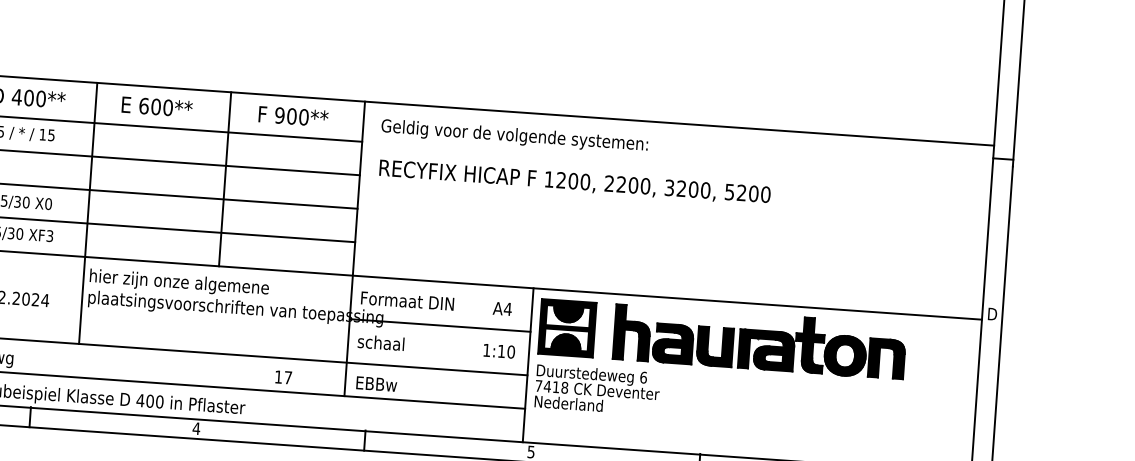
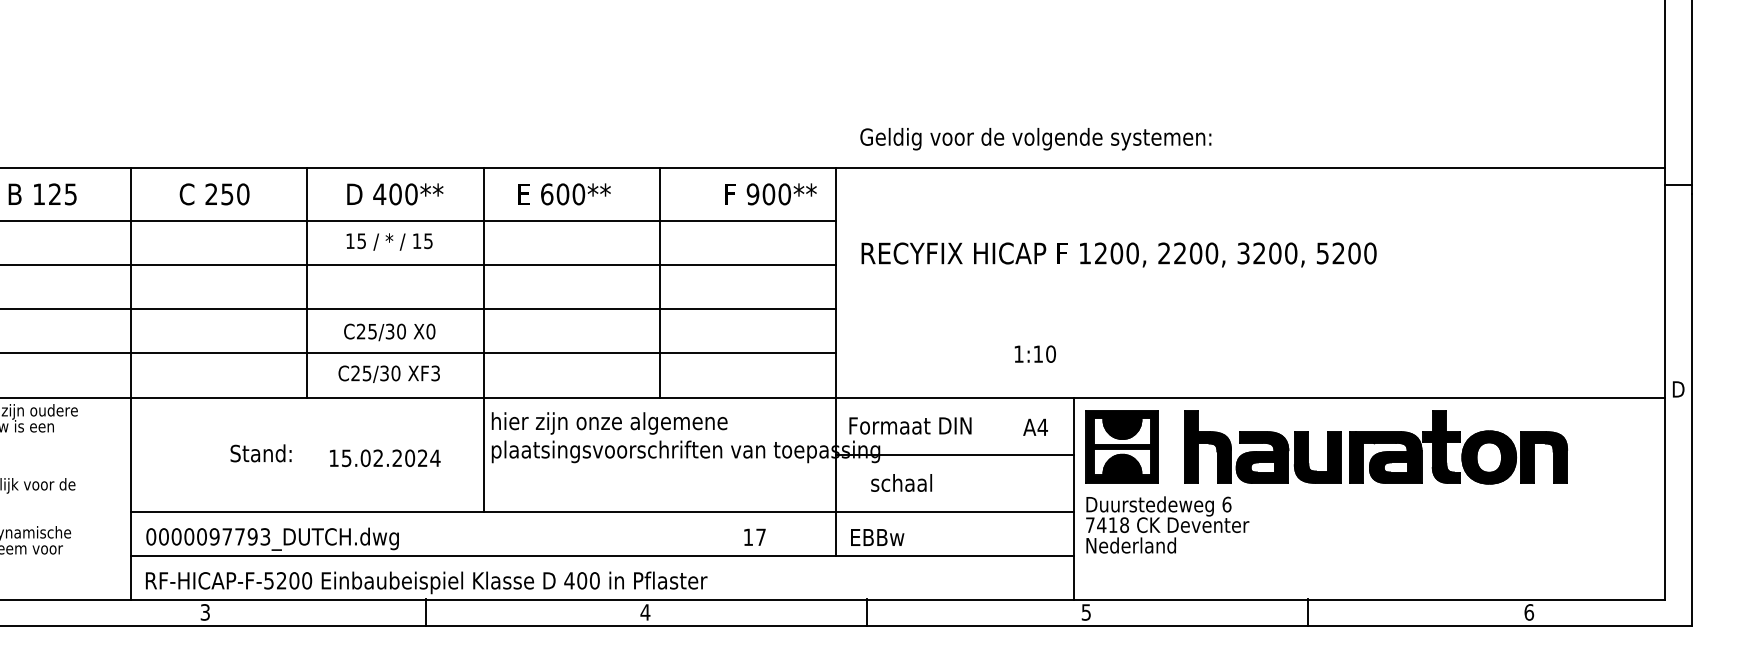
text: (293, 116) -> (770, 194), moved
text: (514, 136) -> (1035, 139), moved
text: (381, 342) -> (901, 482), moved
text: (498, 350) -> (1034, 353), moved

